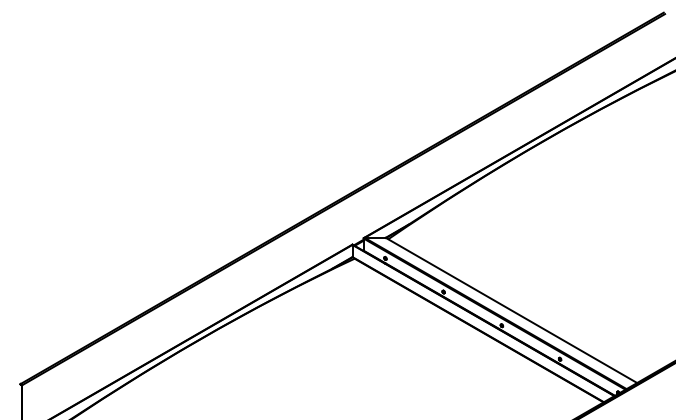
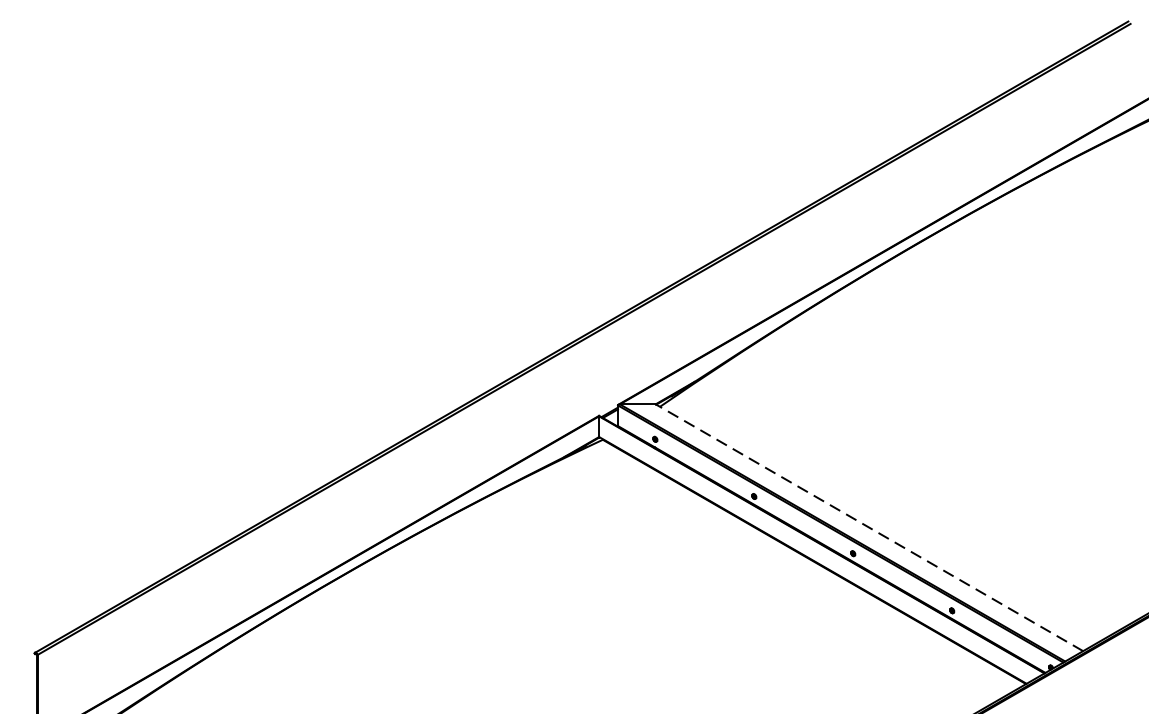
line: (511, 310) -> (869, 527), solid -> dashed

